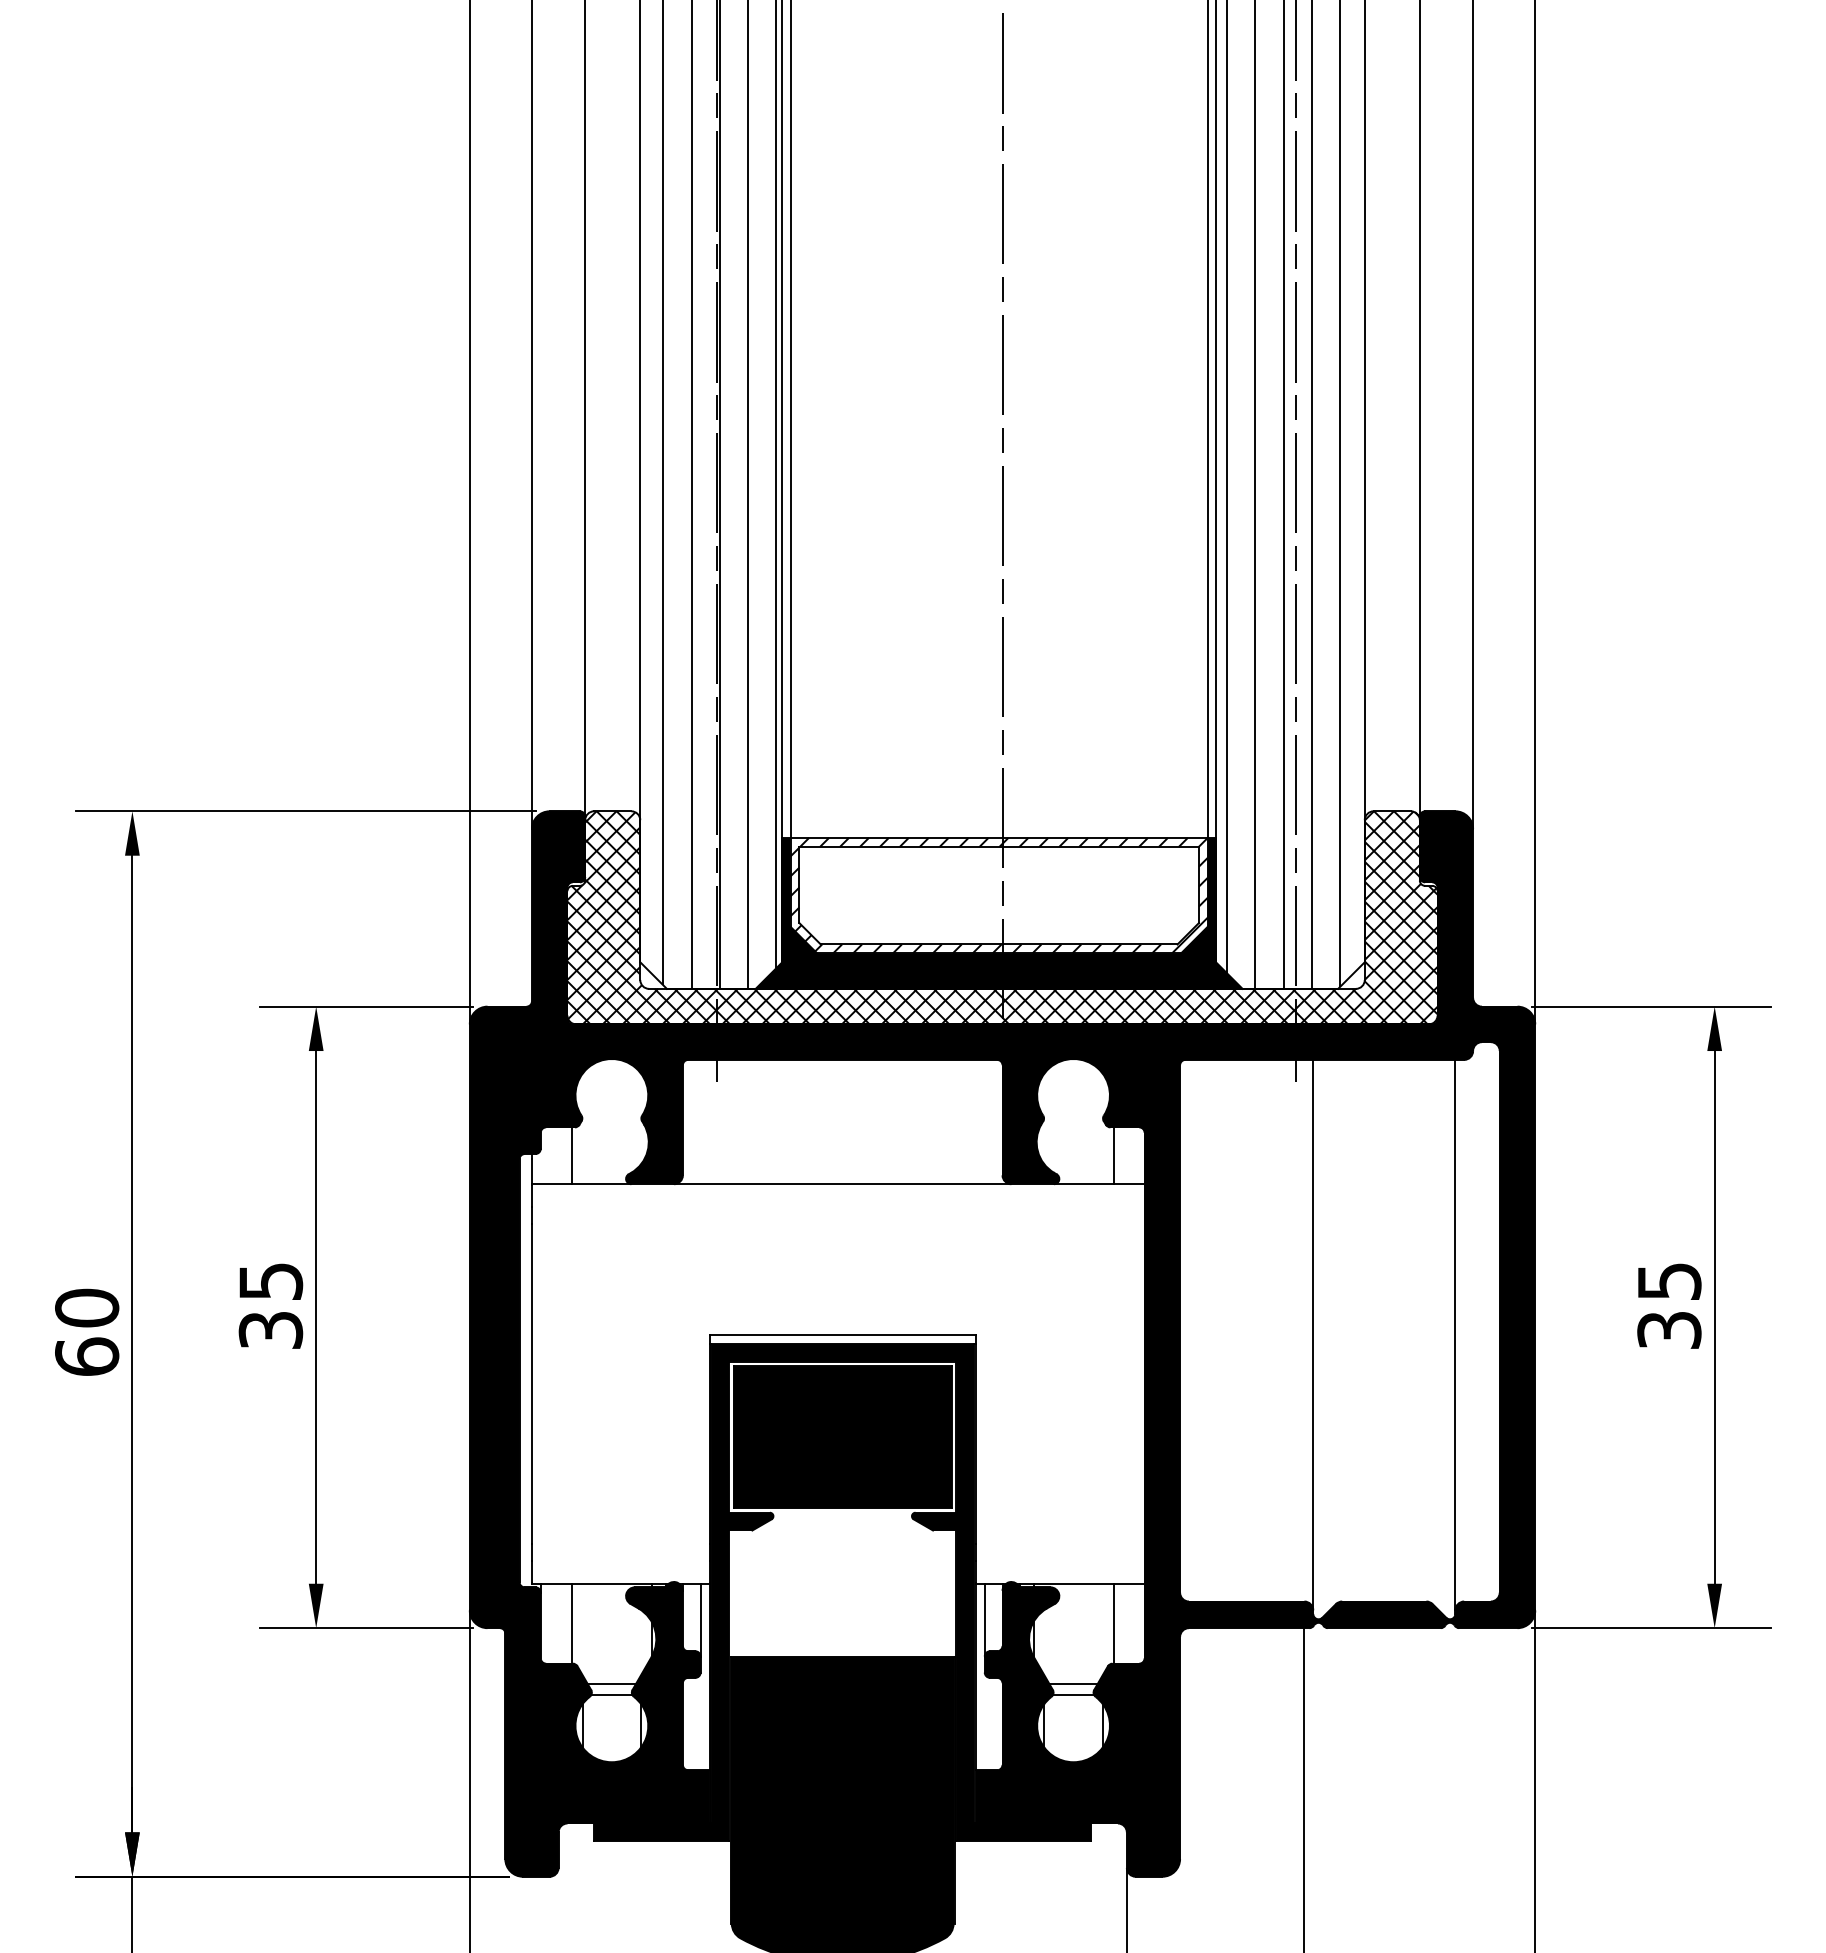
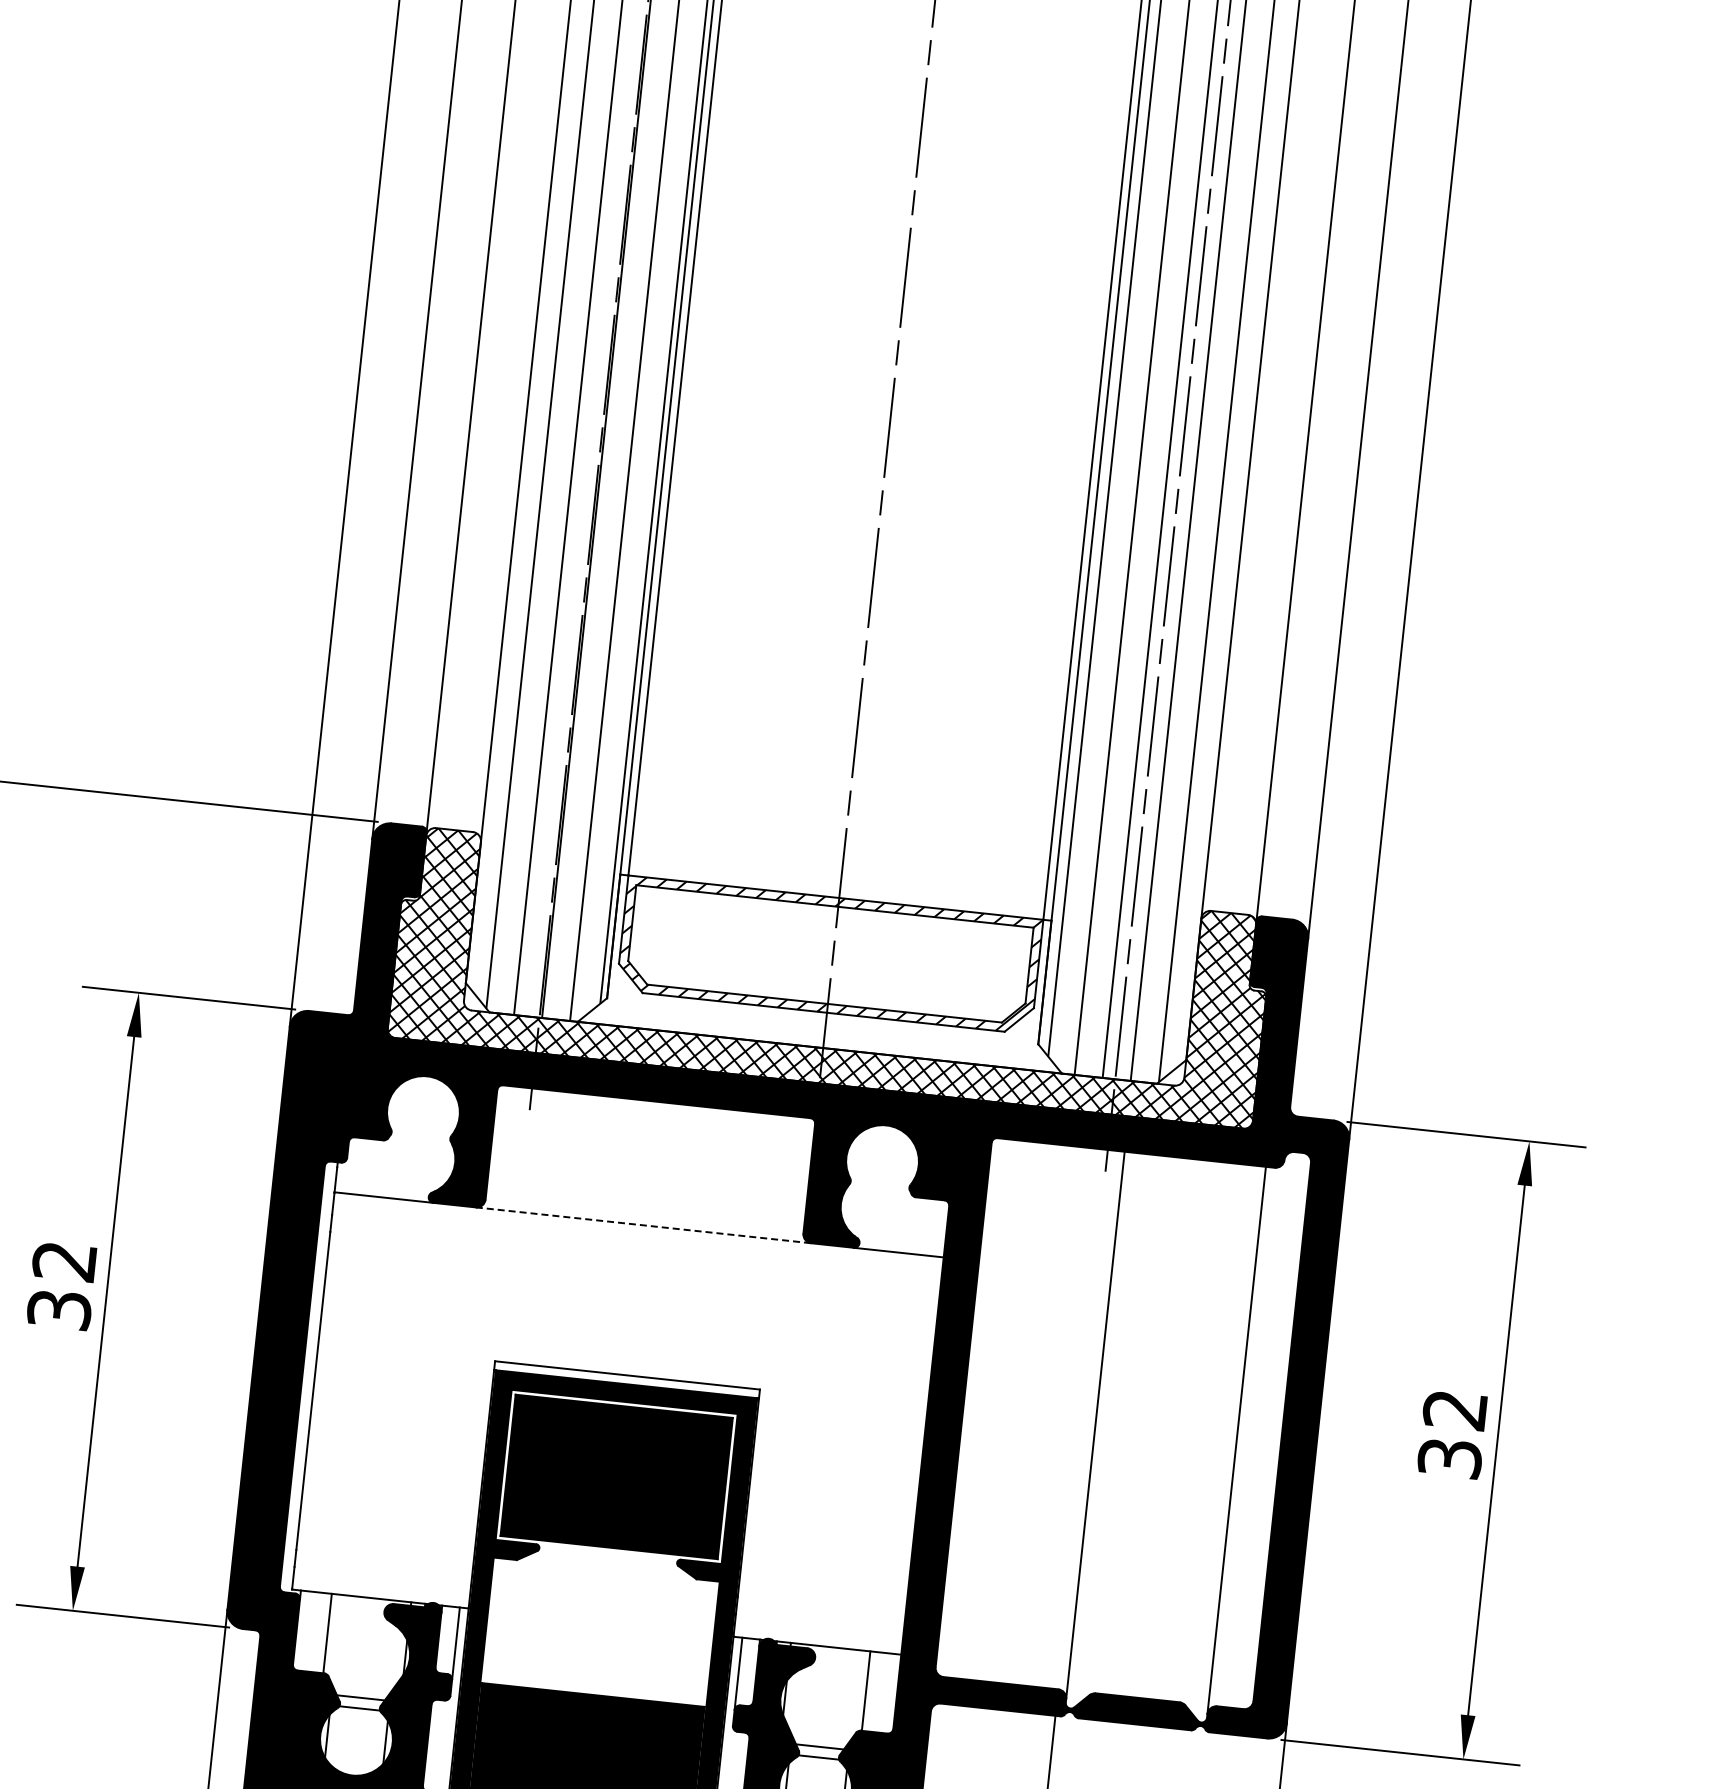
fill: (998, 912) -> (827, 971), removed
line: (571, 1155) -> (376, 1167), removed
line: (1113, 1155) -> (915, 1225), removed
line: (842, 1184) -> (643, 1225), solid -> dashed
text: (270, 1281) -> (64, 1261), 35 -> 32
text: (1669, 1281) -> (1455, 1409), 35 -> 32

